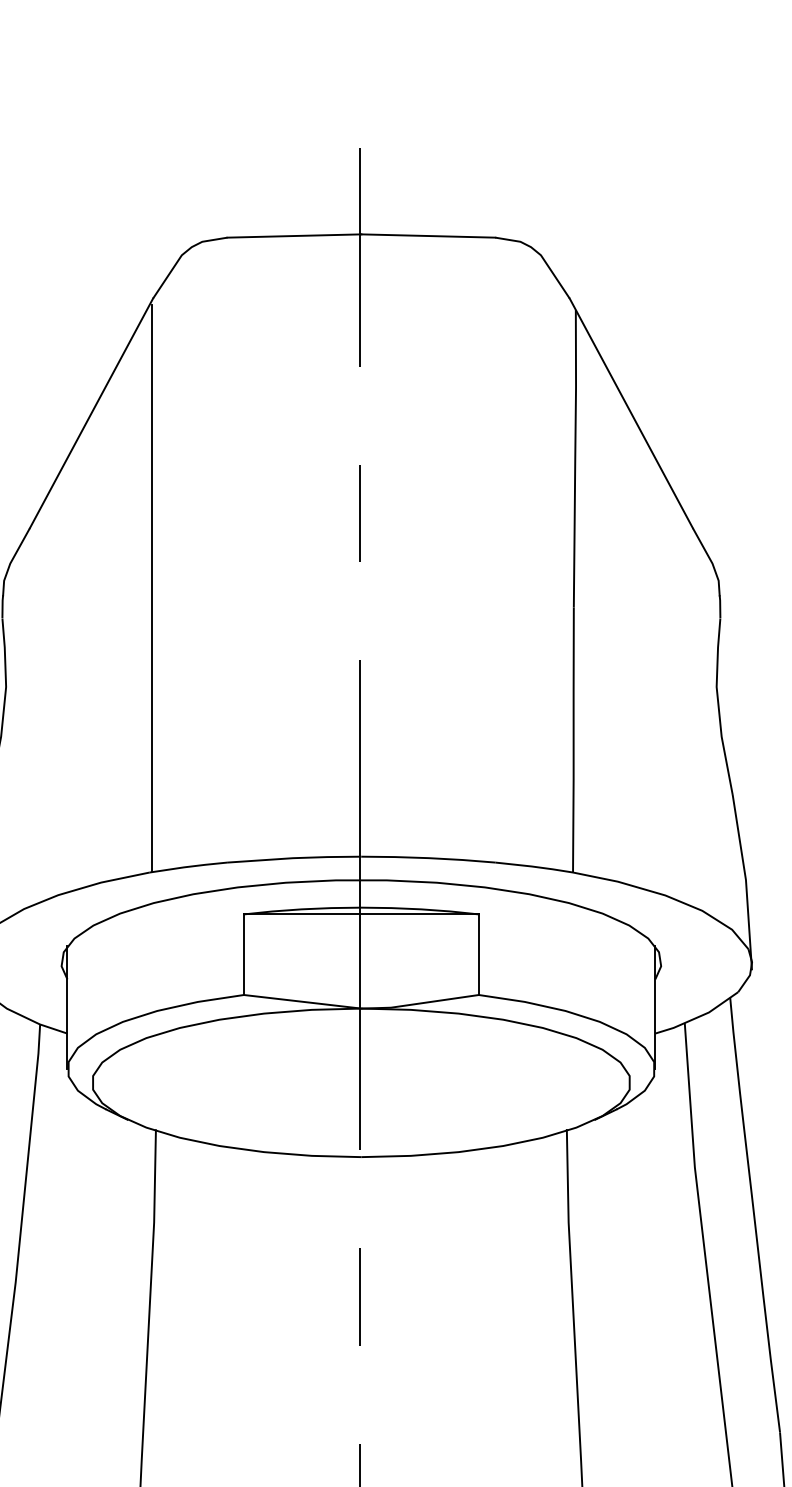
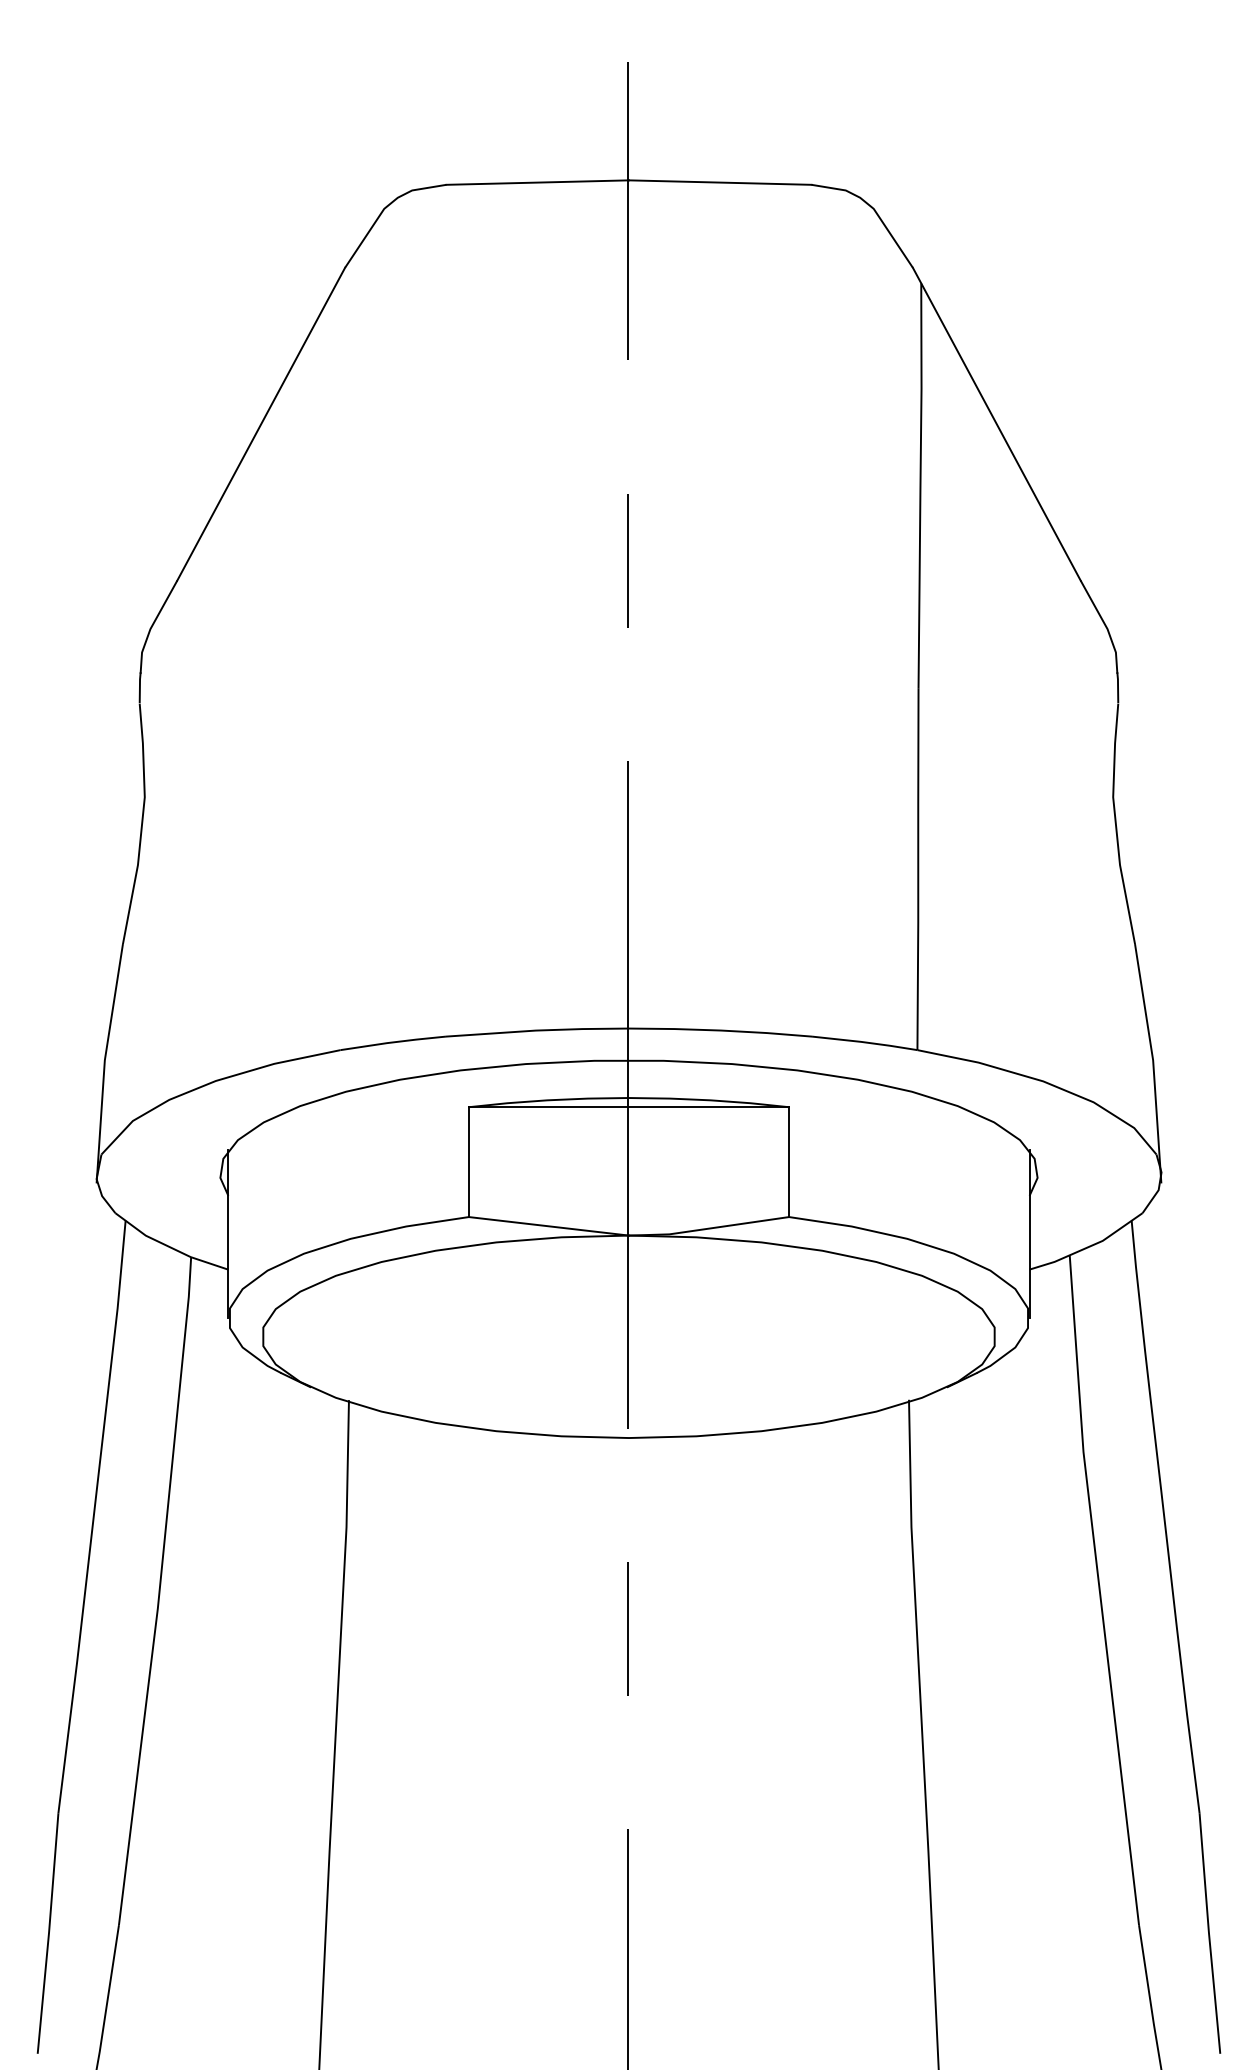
line: (151, 588) -> (343, 662), removed

